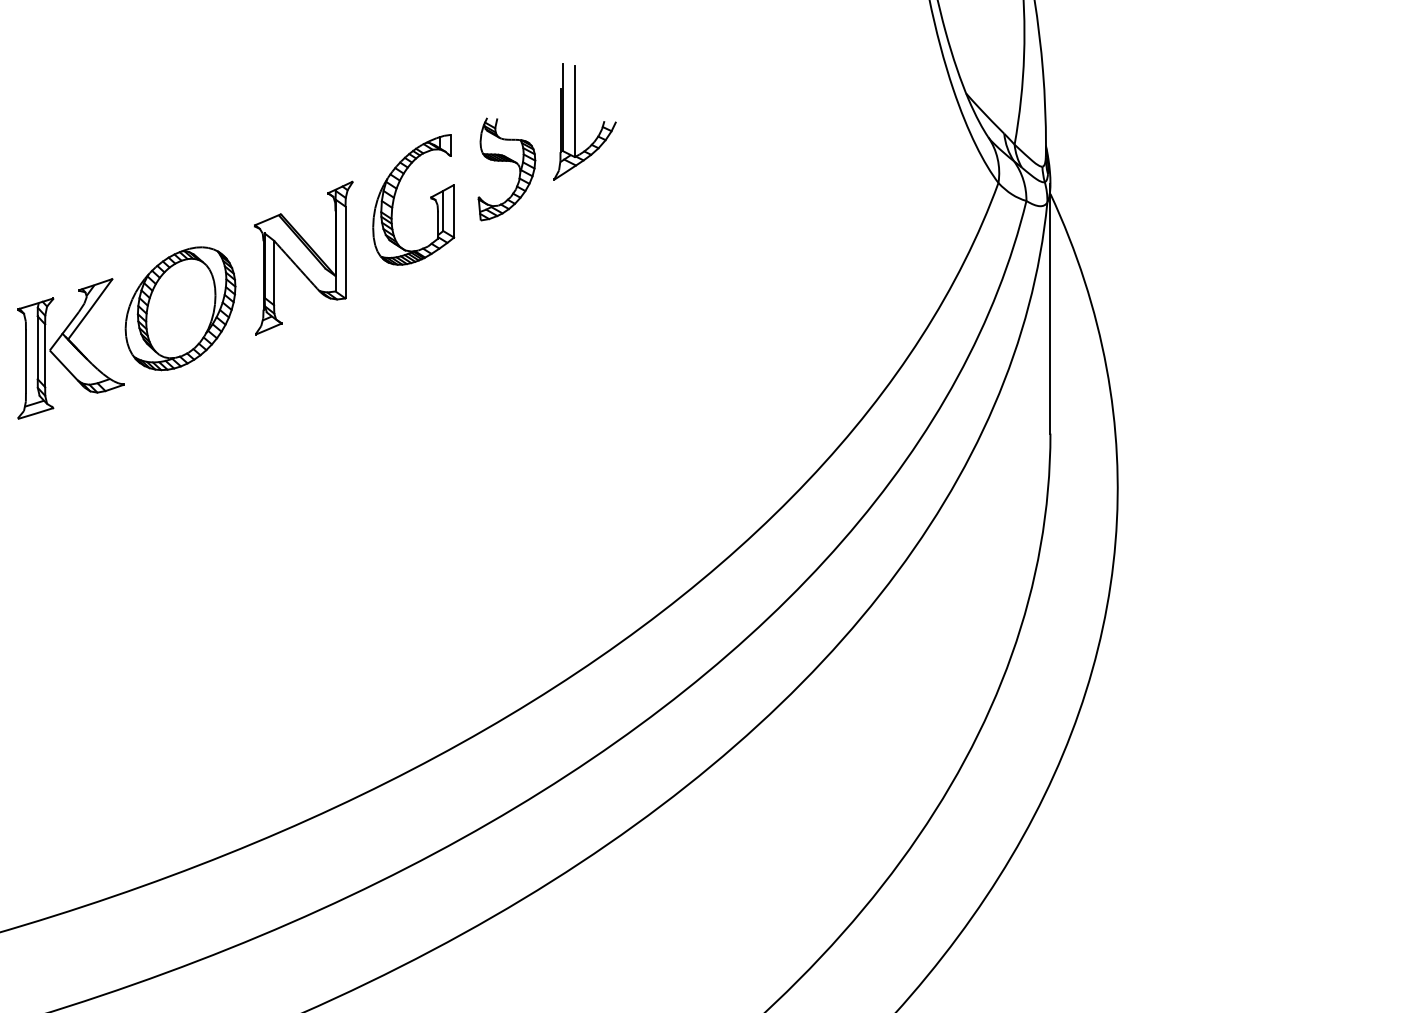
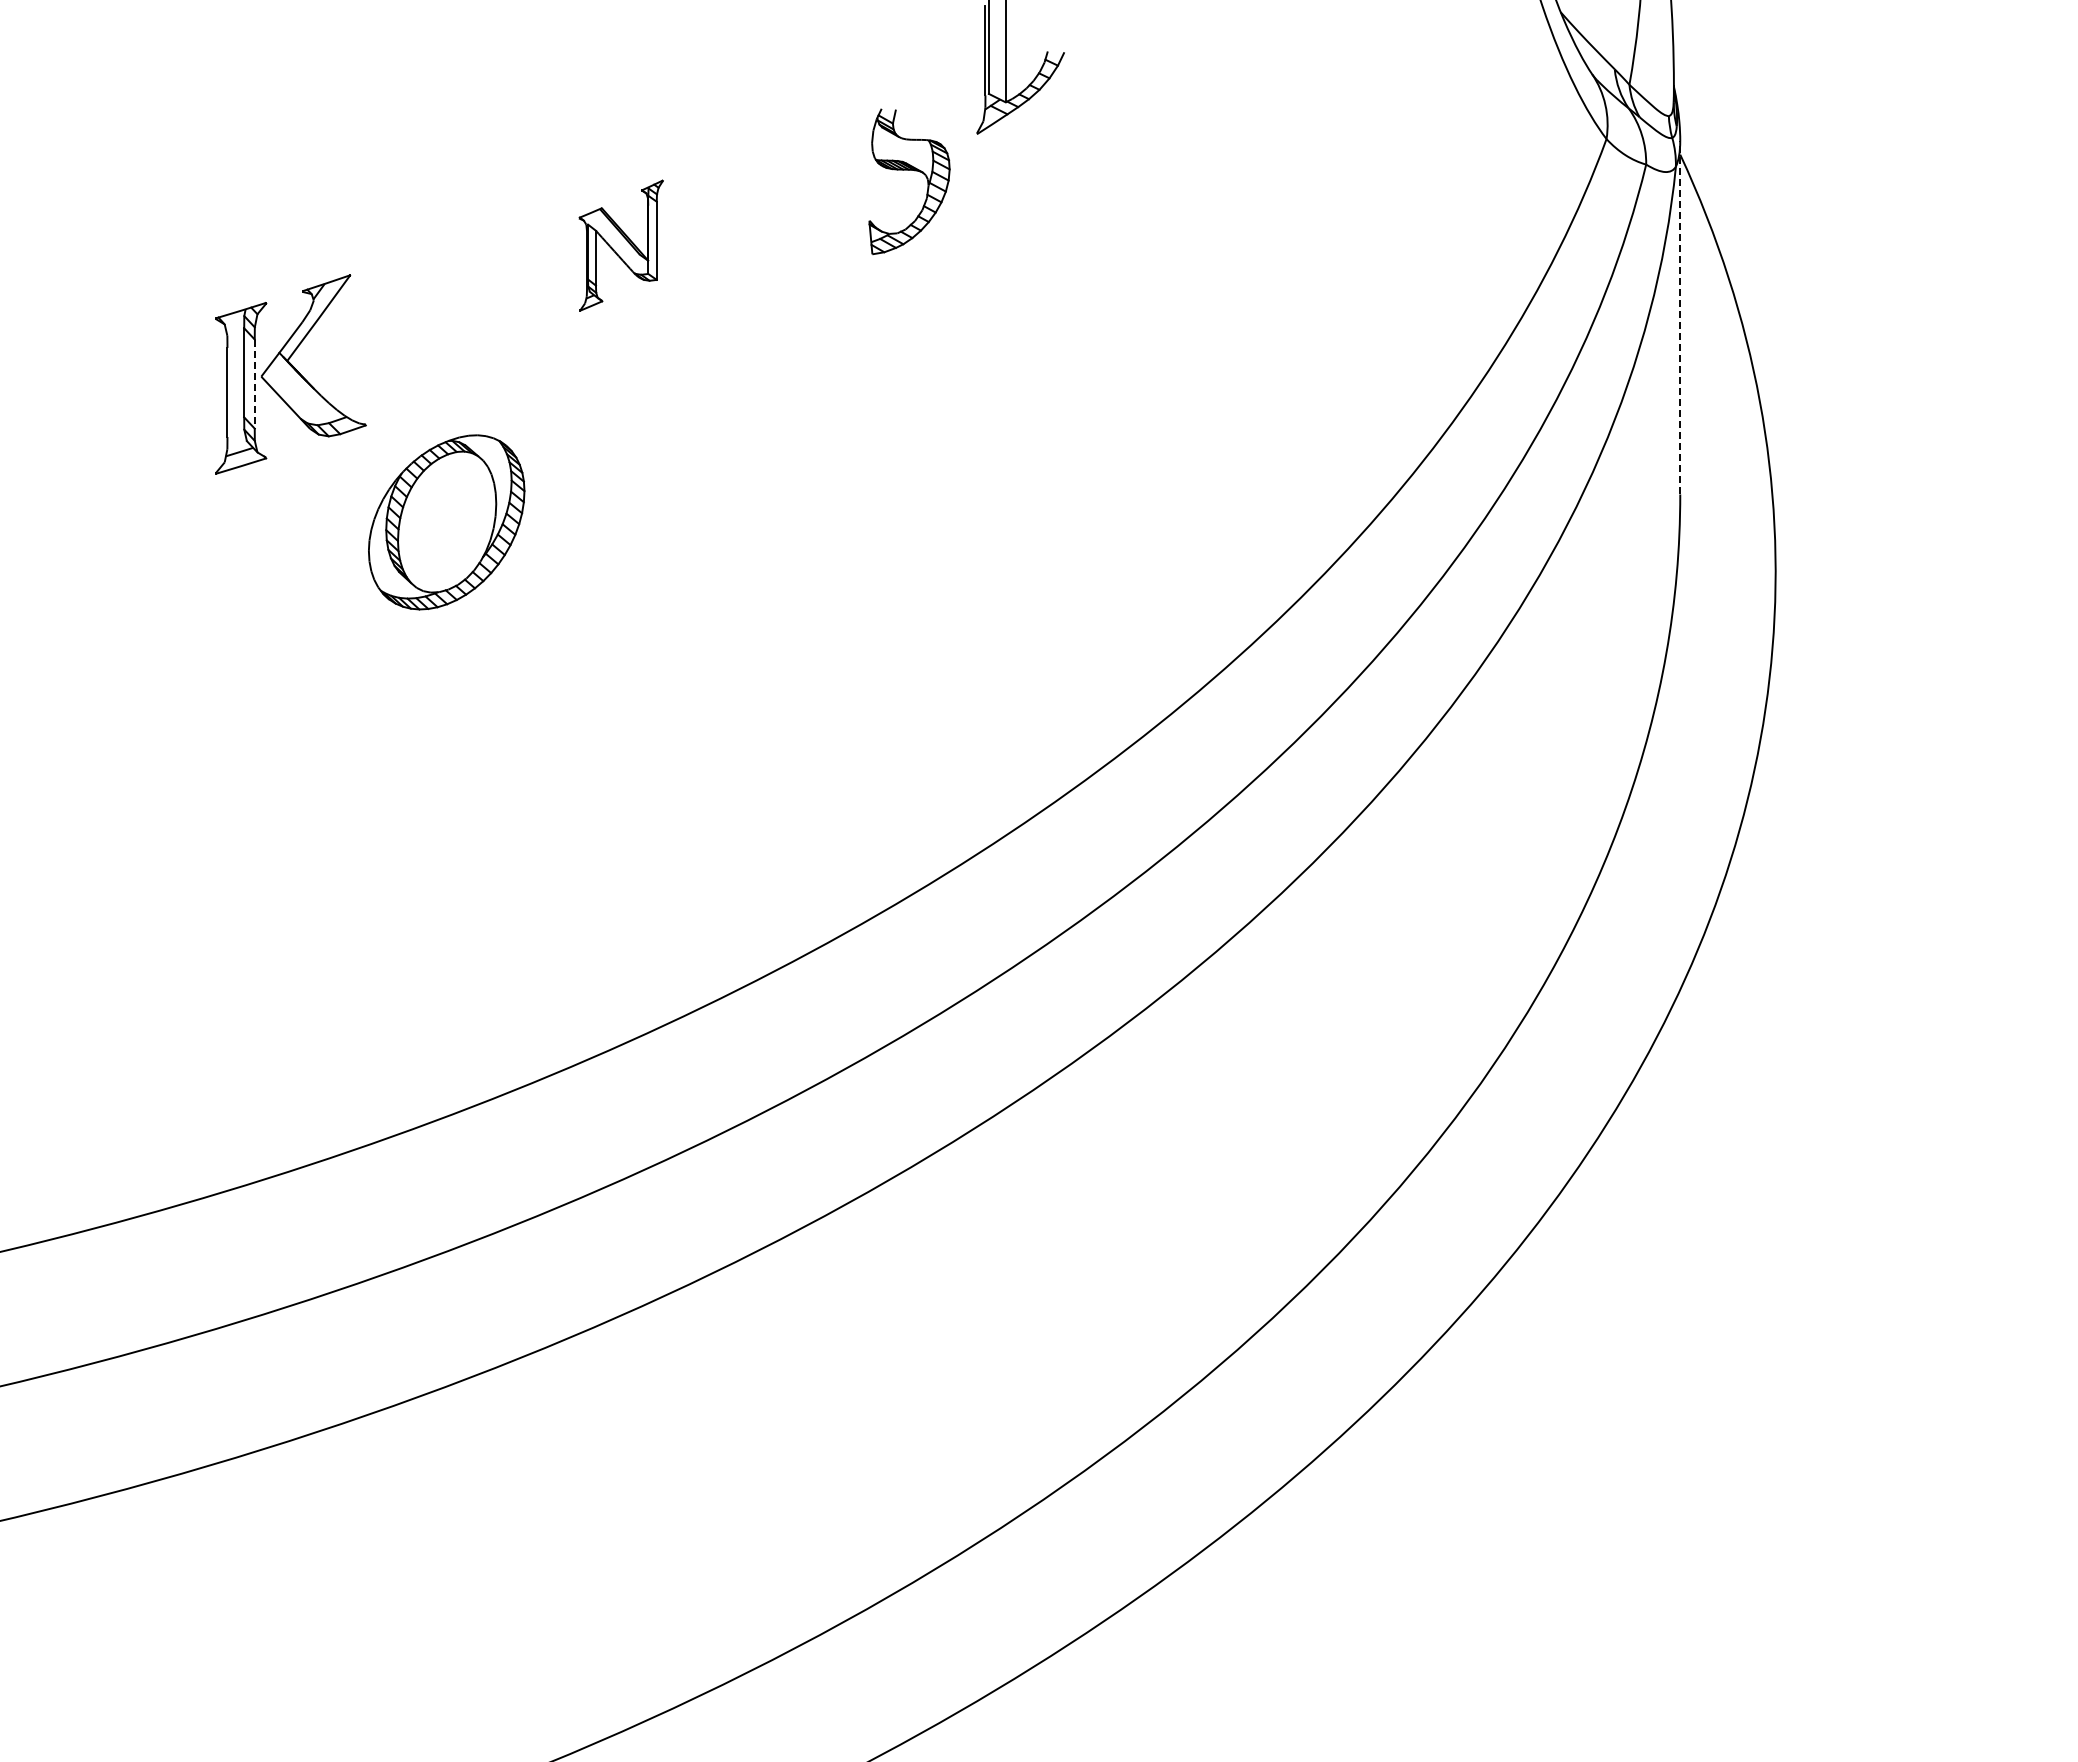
part: (506, 161) -> (909, 170), moved
part: (430, 198) -> (800, 161), removed
part: (303, 258) -> (620, 245), size x0.6
part: (180, 308) -> (446, 522), moved
line: (1050, 308) -> (1680, 317), solid -> dashed
line: (45, 356) -> (254, 384), solid -> dashed

